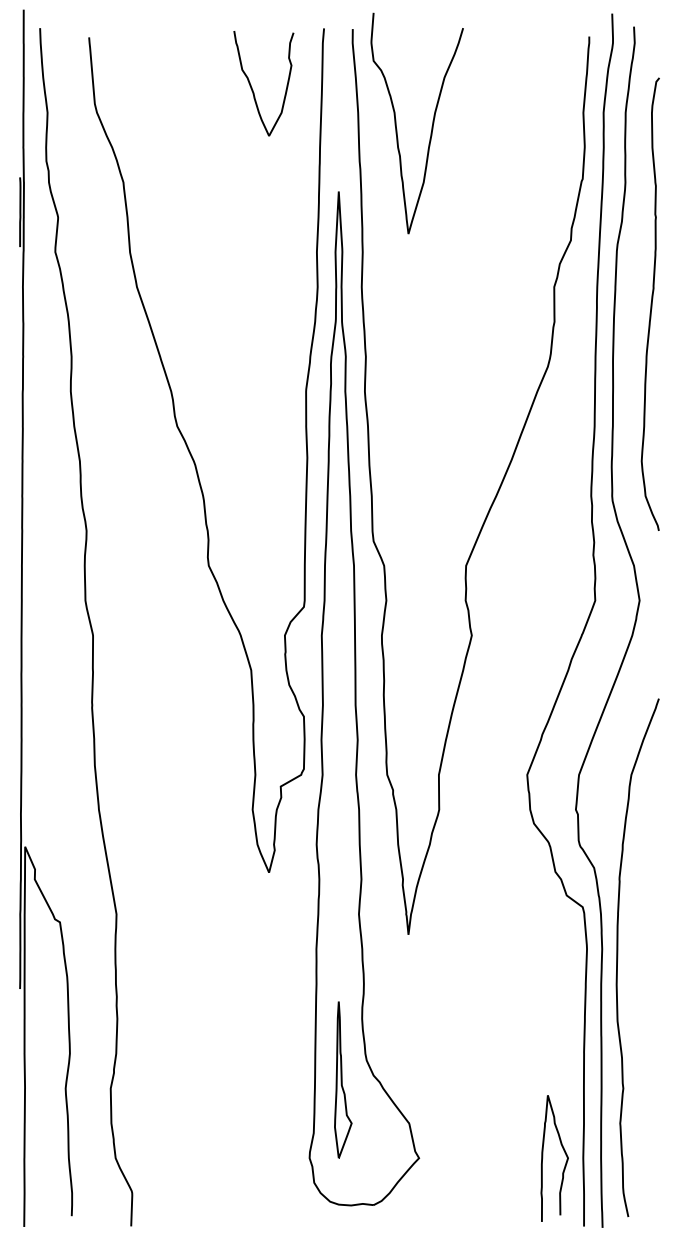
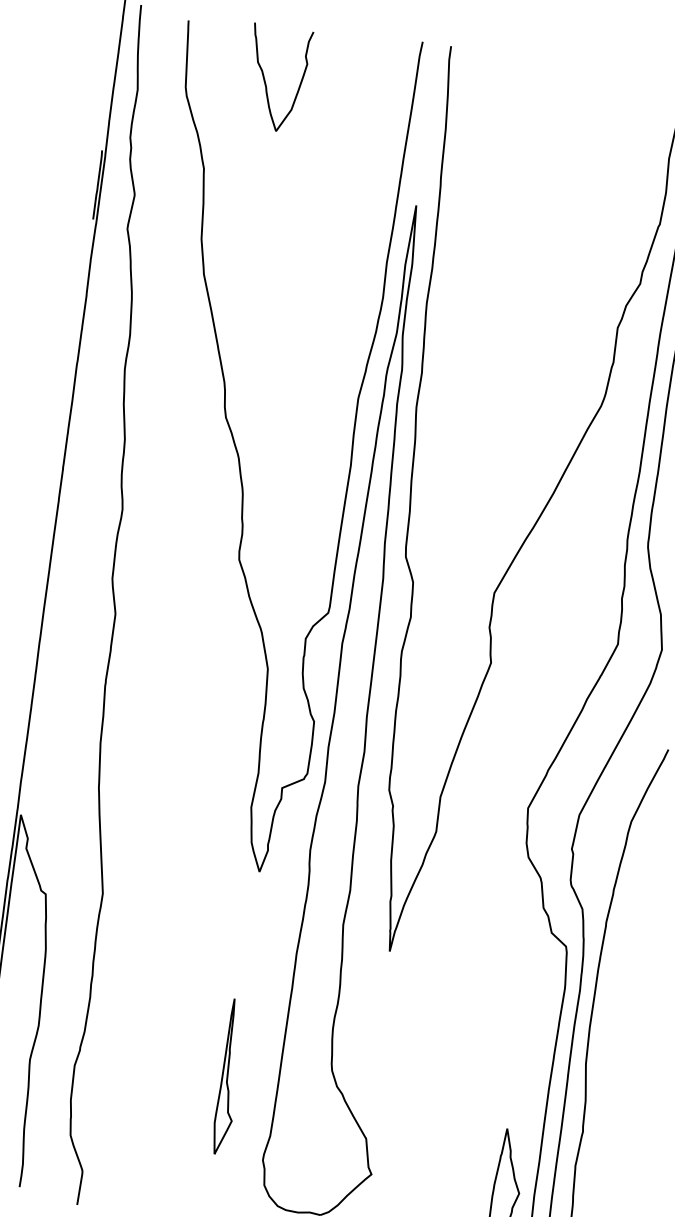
curve: (252, 87) -> (265, 81), moved
curve: (431, 126) -> (516, 152), removed
part: (343, 1079) -> (229, 1076), moved

